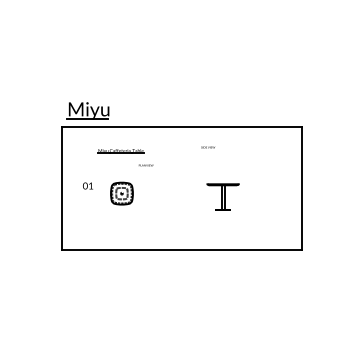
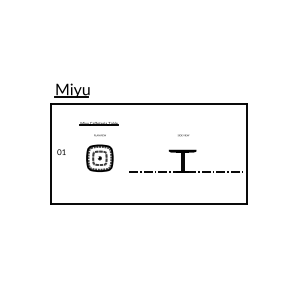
text: (207, 147) -> (182, 135), moved
text: (145, 165) -> (99, 135), moved
text: (87, 185) -> (61, 151), moved
part: (121, 193) -> (99, 158), size x1.43
line: (227, 210) -> (186, 172), added

